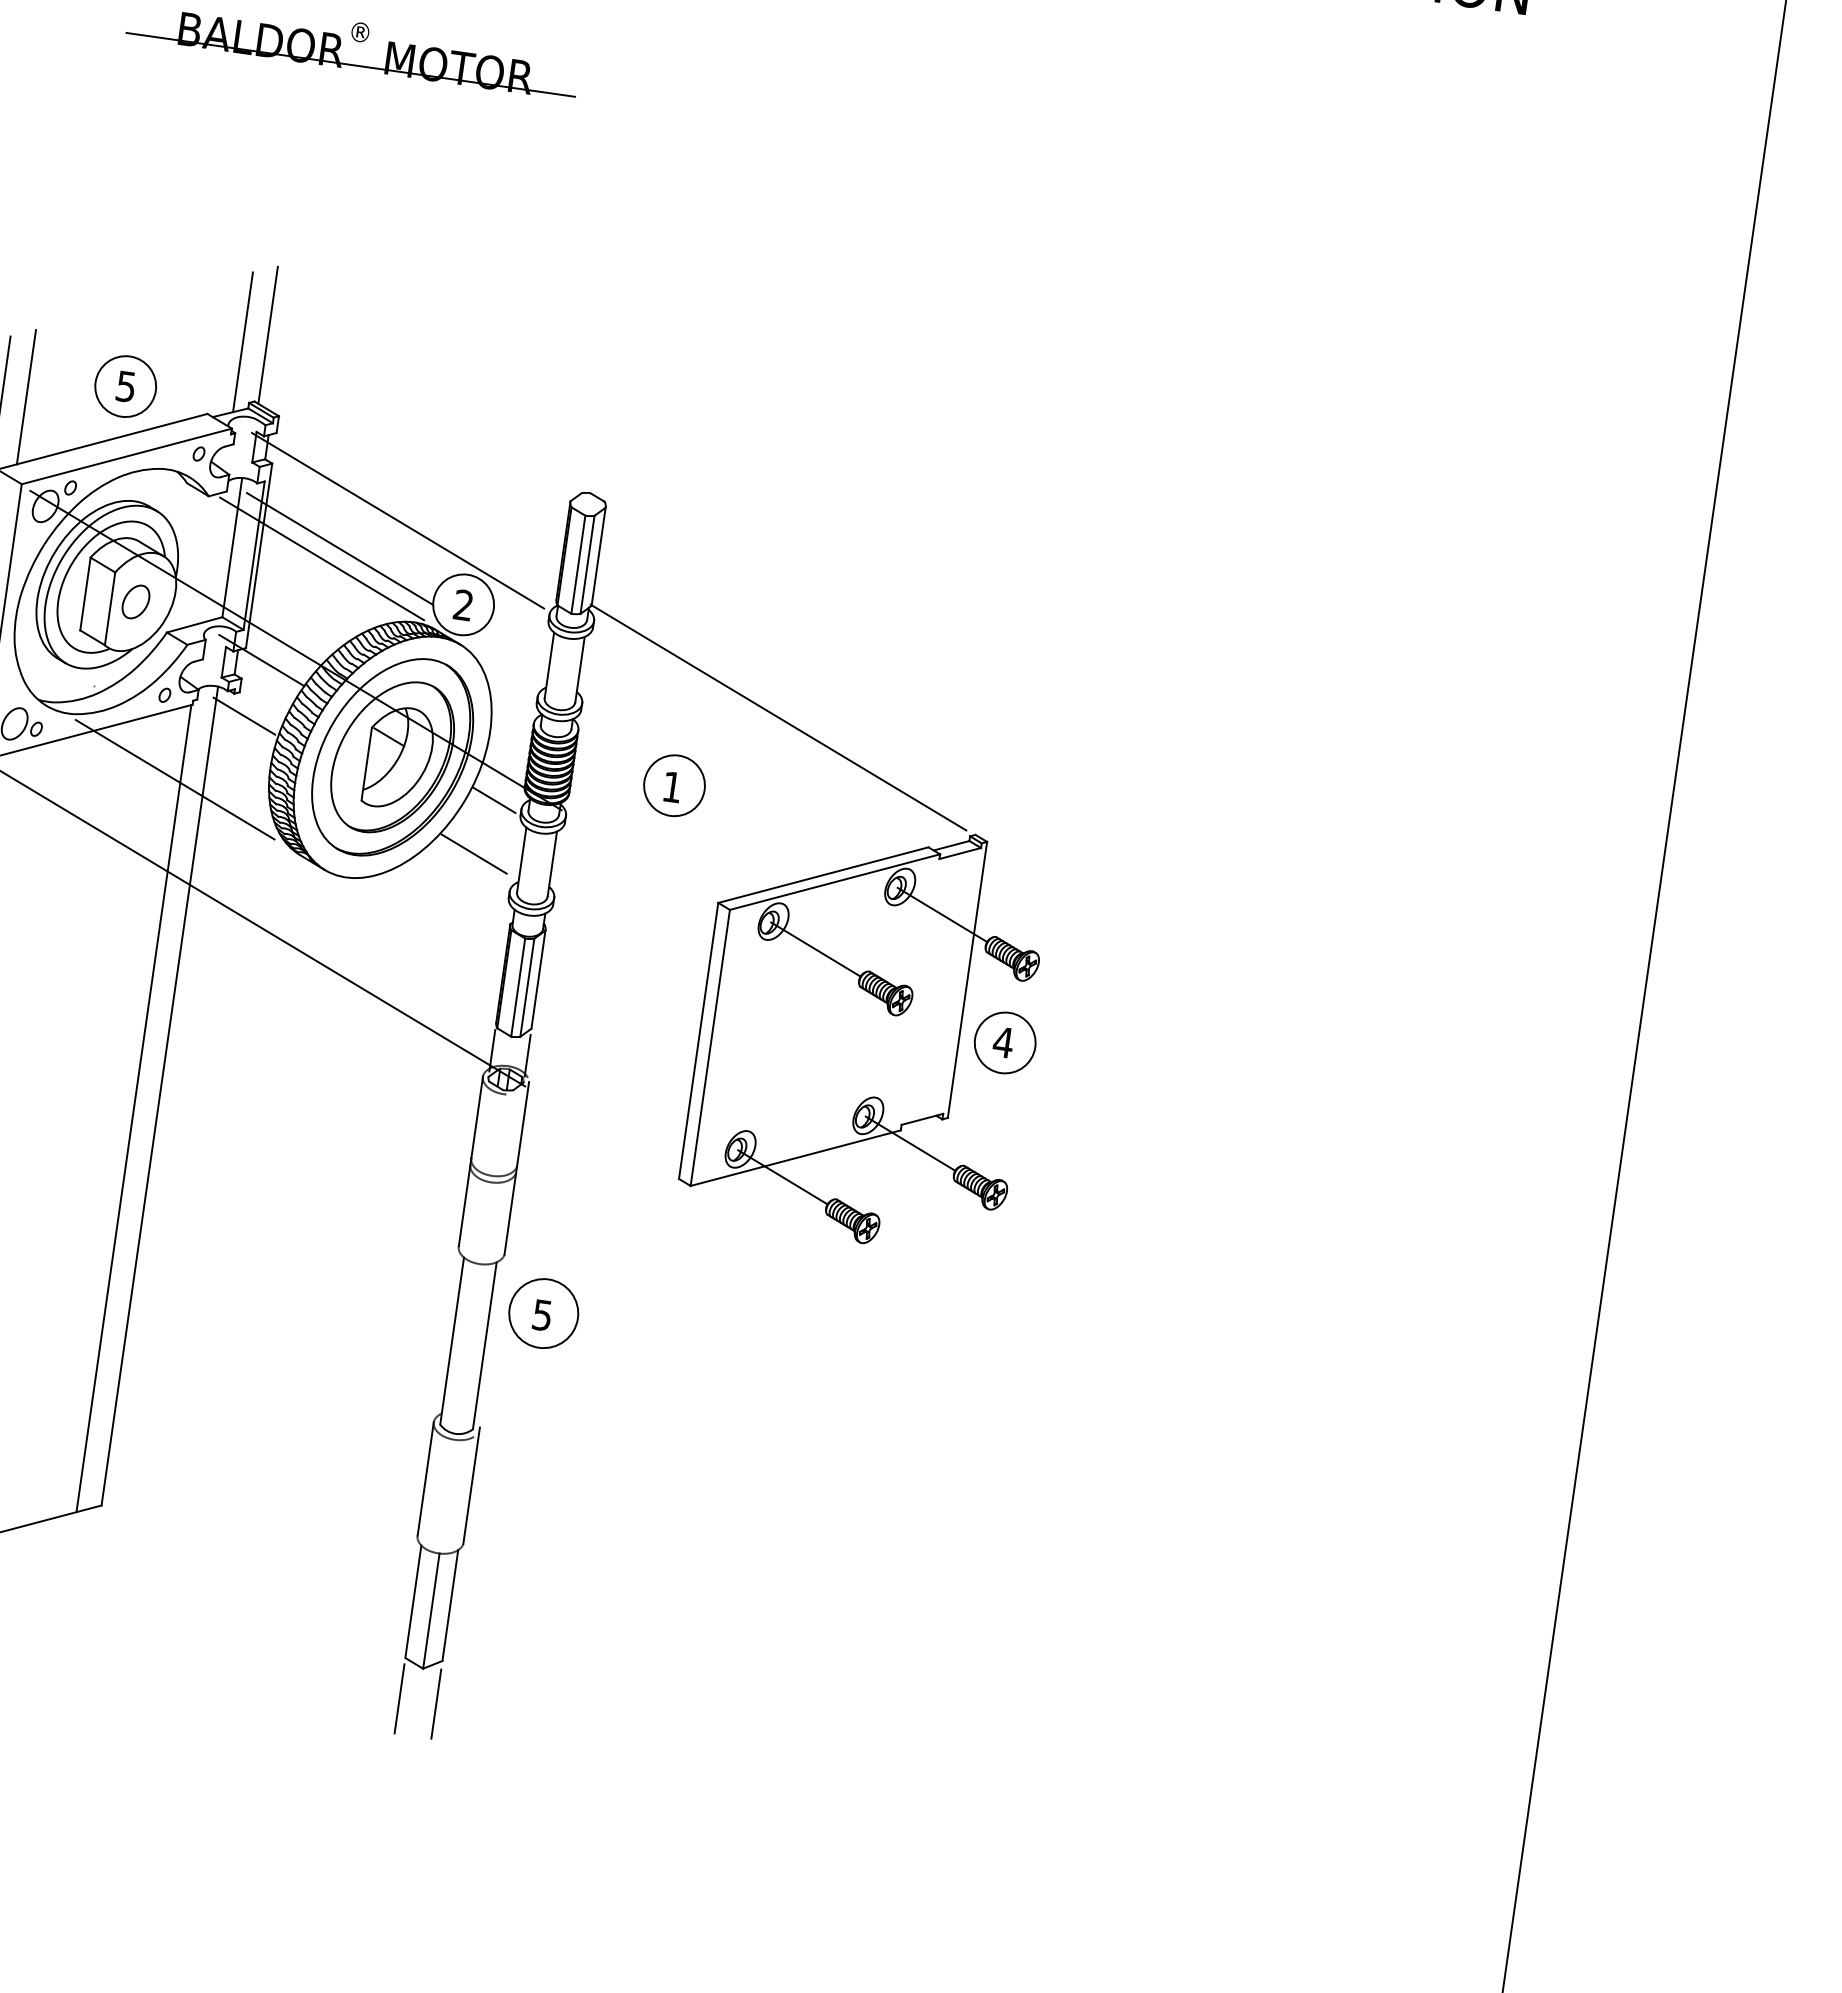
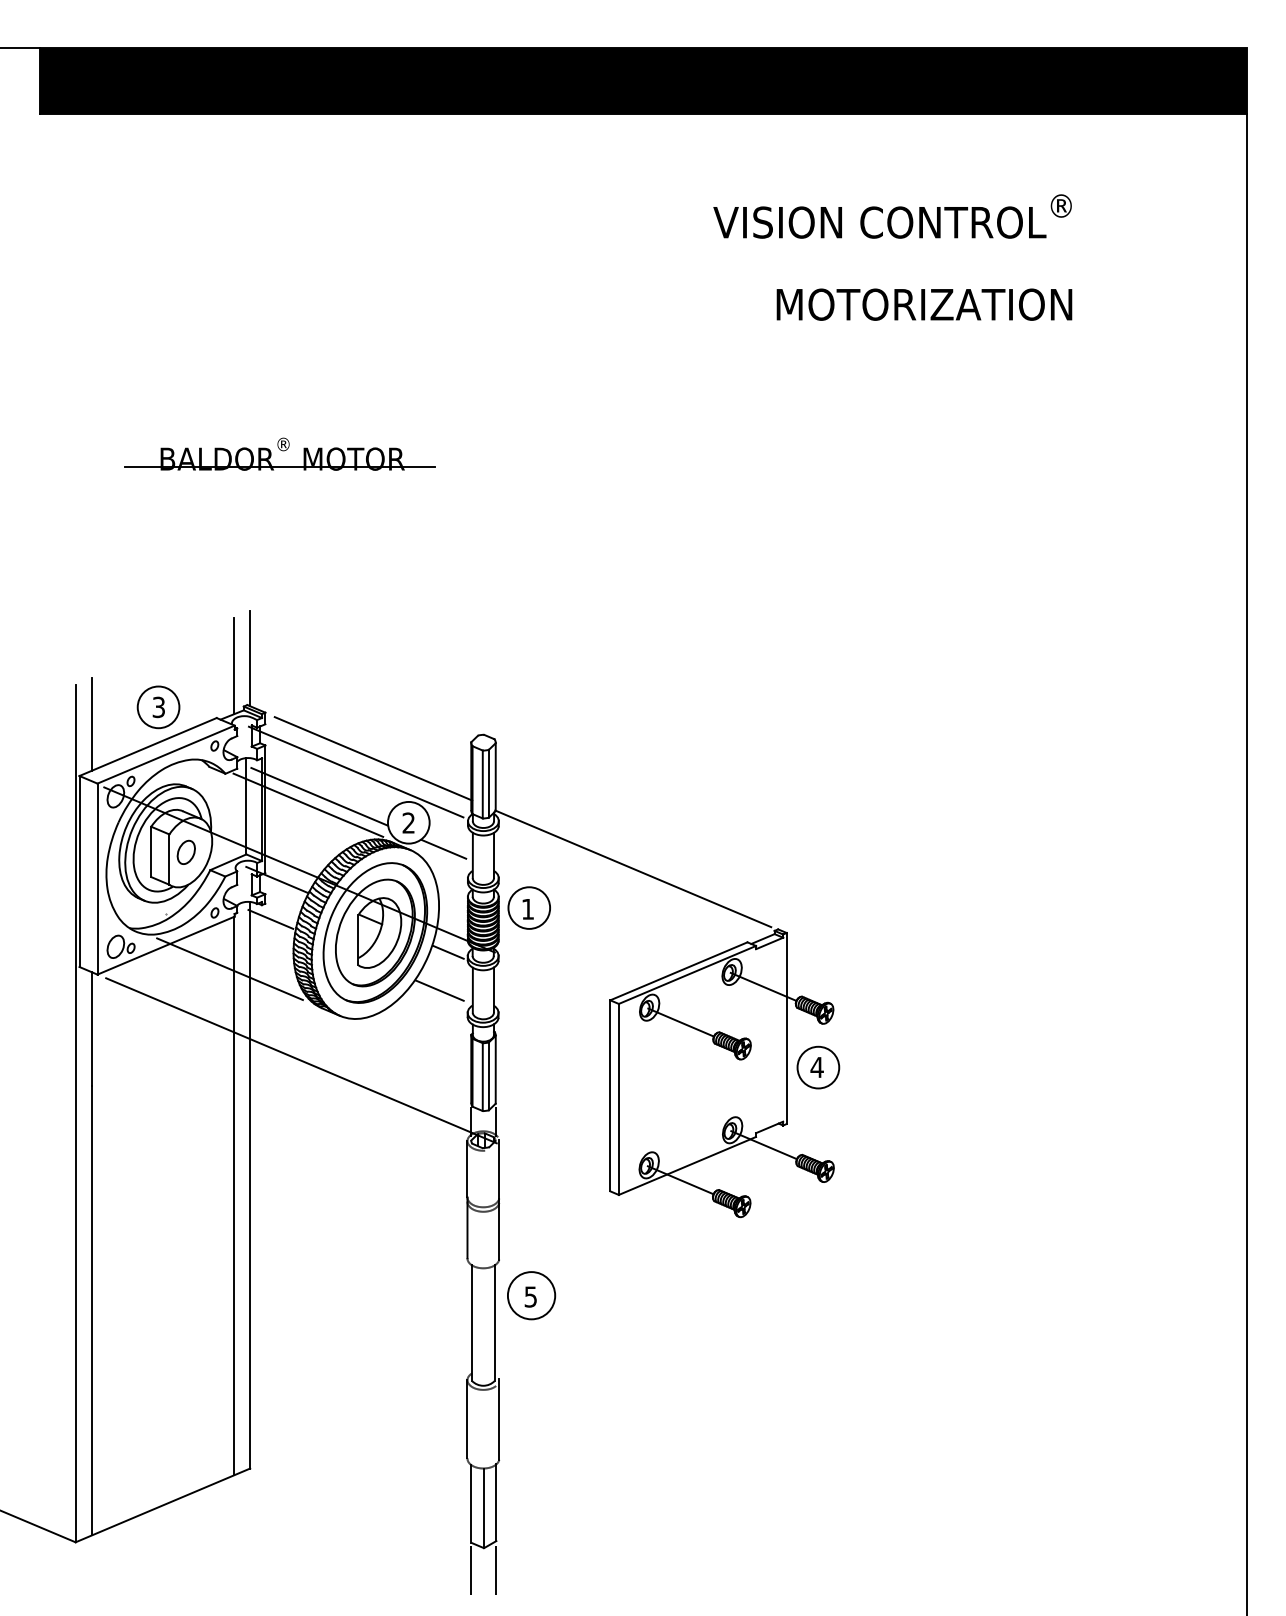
text: (125, 385) -> (158, 706), 5 -> 3
line: (425, 504) -> (373, 758), added
line: (509, 650) -> (444, 849), added
part: (673, 784) -> (528, 907), moved

